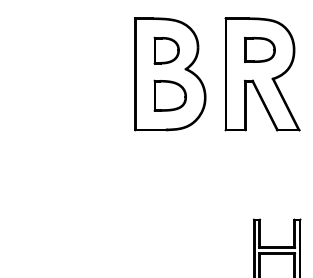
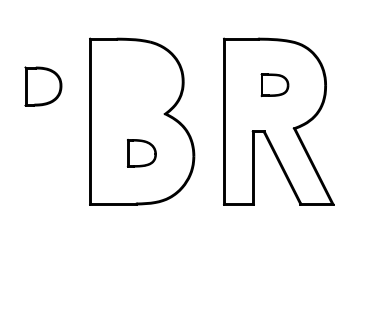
part: (259, 49) -> (274, 84), size x0.6
part: (166, 50) -> (43, 86), moved
part: (169, 95) -> (140, 153), size x0.6

